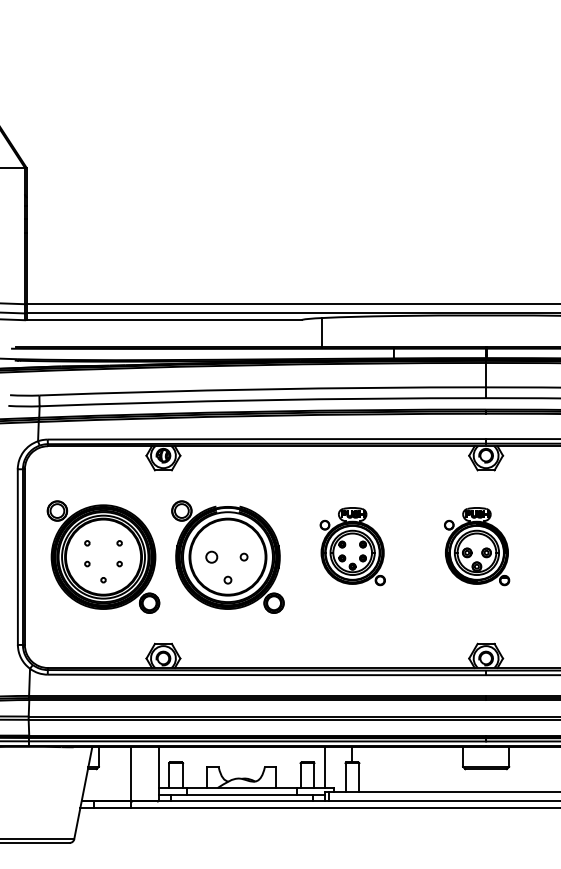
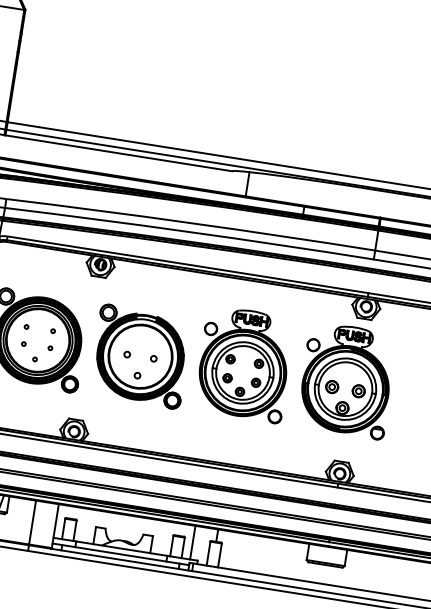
part: (352, 546) -> (244, 364), size x1.67
part: (476, 546) -> (346, 380), size x1.67
circle: (211, 556) -> (127, 354), size x0.62

